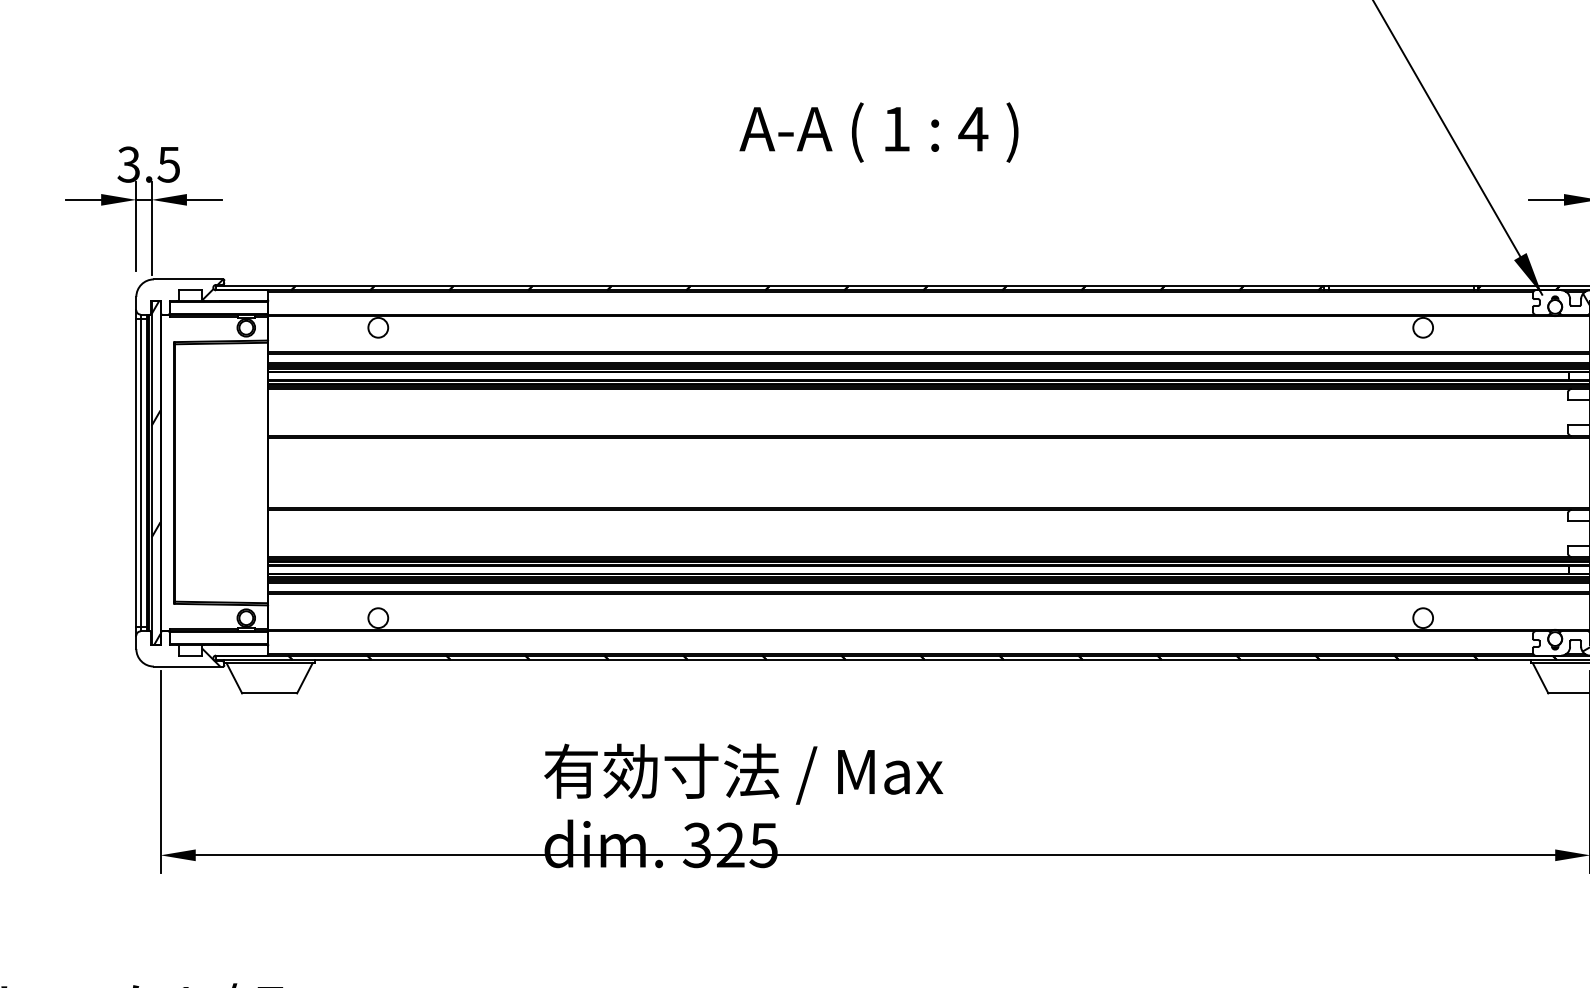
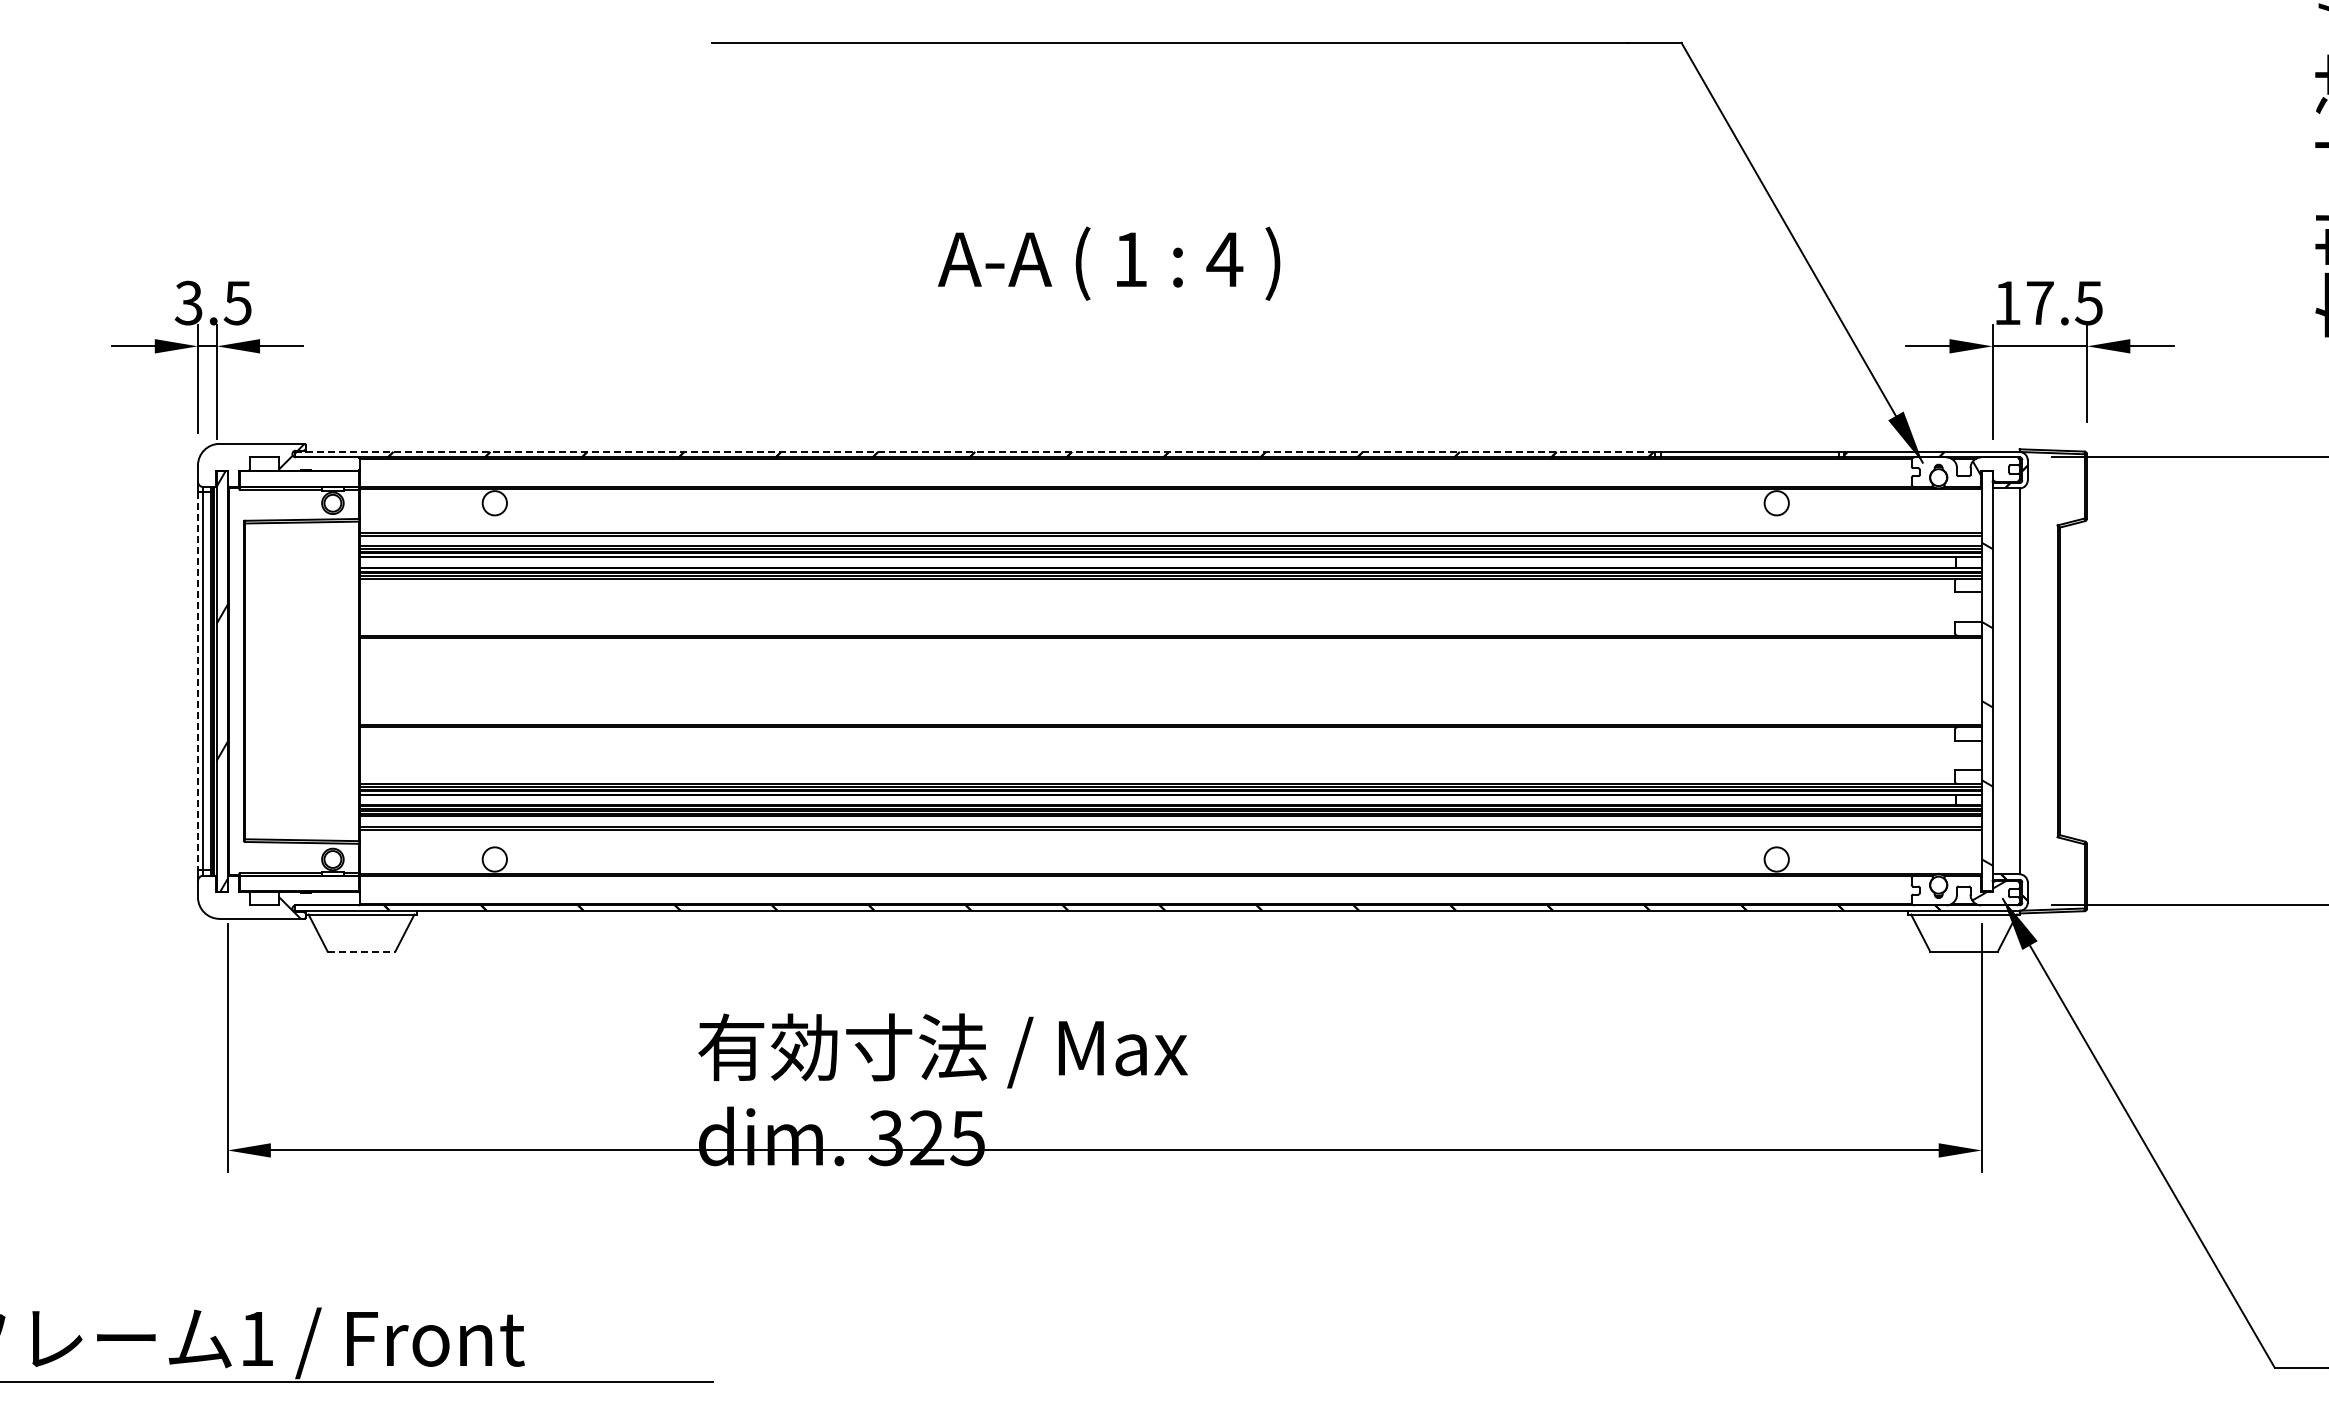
line: (769, 286) -> (974, 452), solid -> dashed
line: (135, 473) -> (197, 681), solid -> dashed
line: (269, 693) -> (361, 951), solid -> dashed

